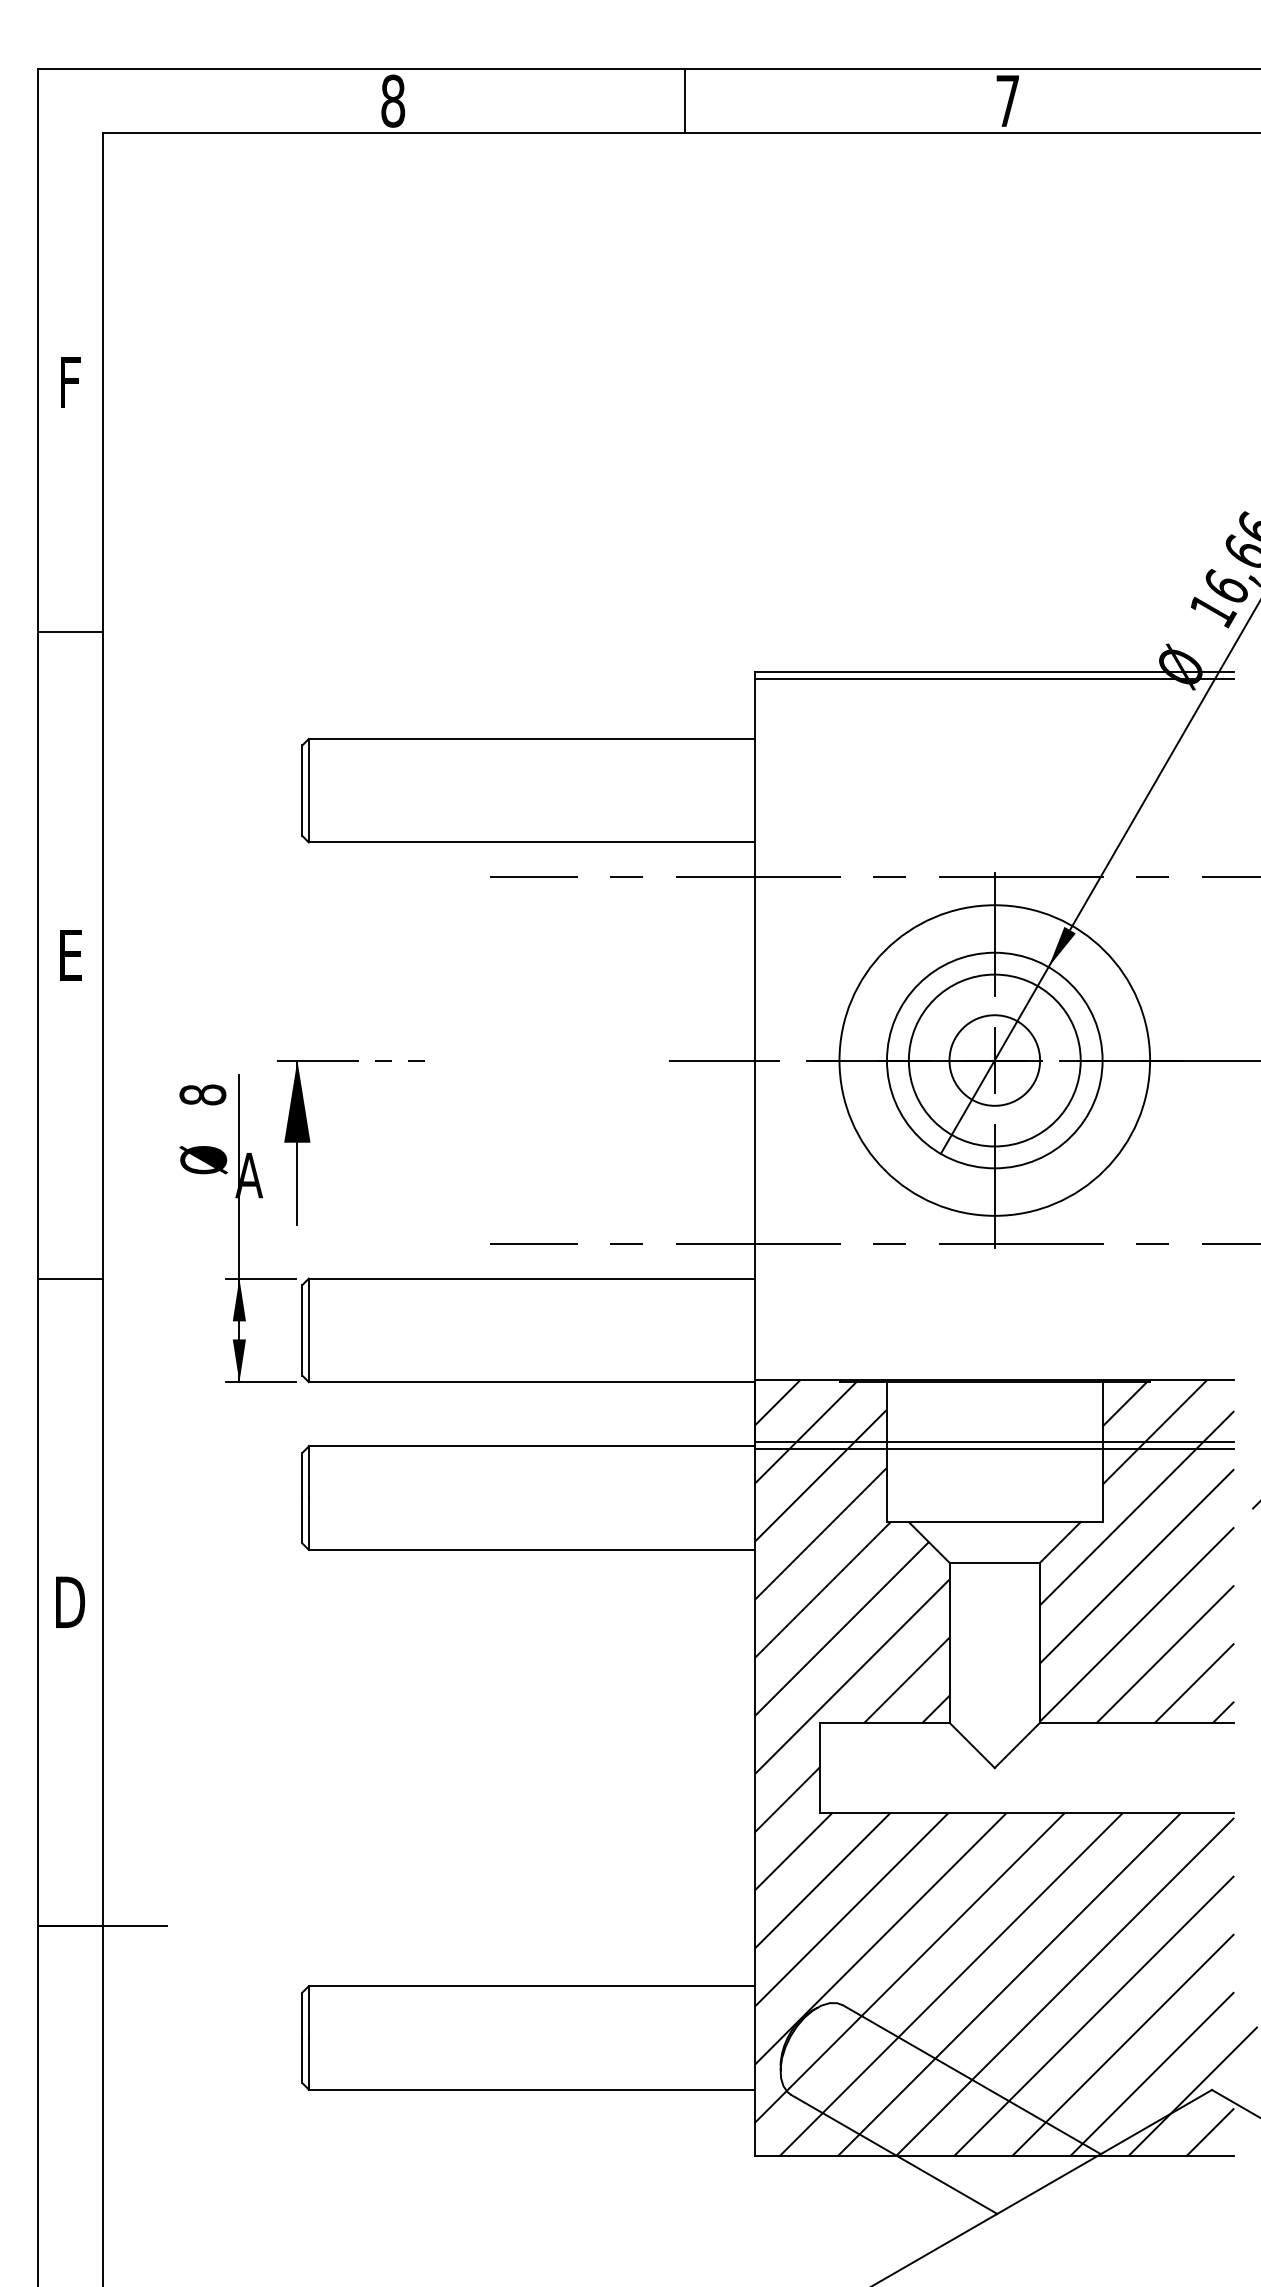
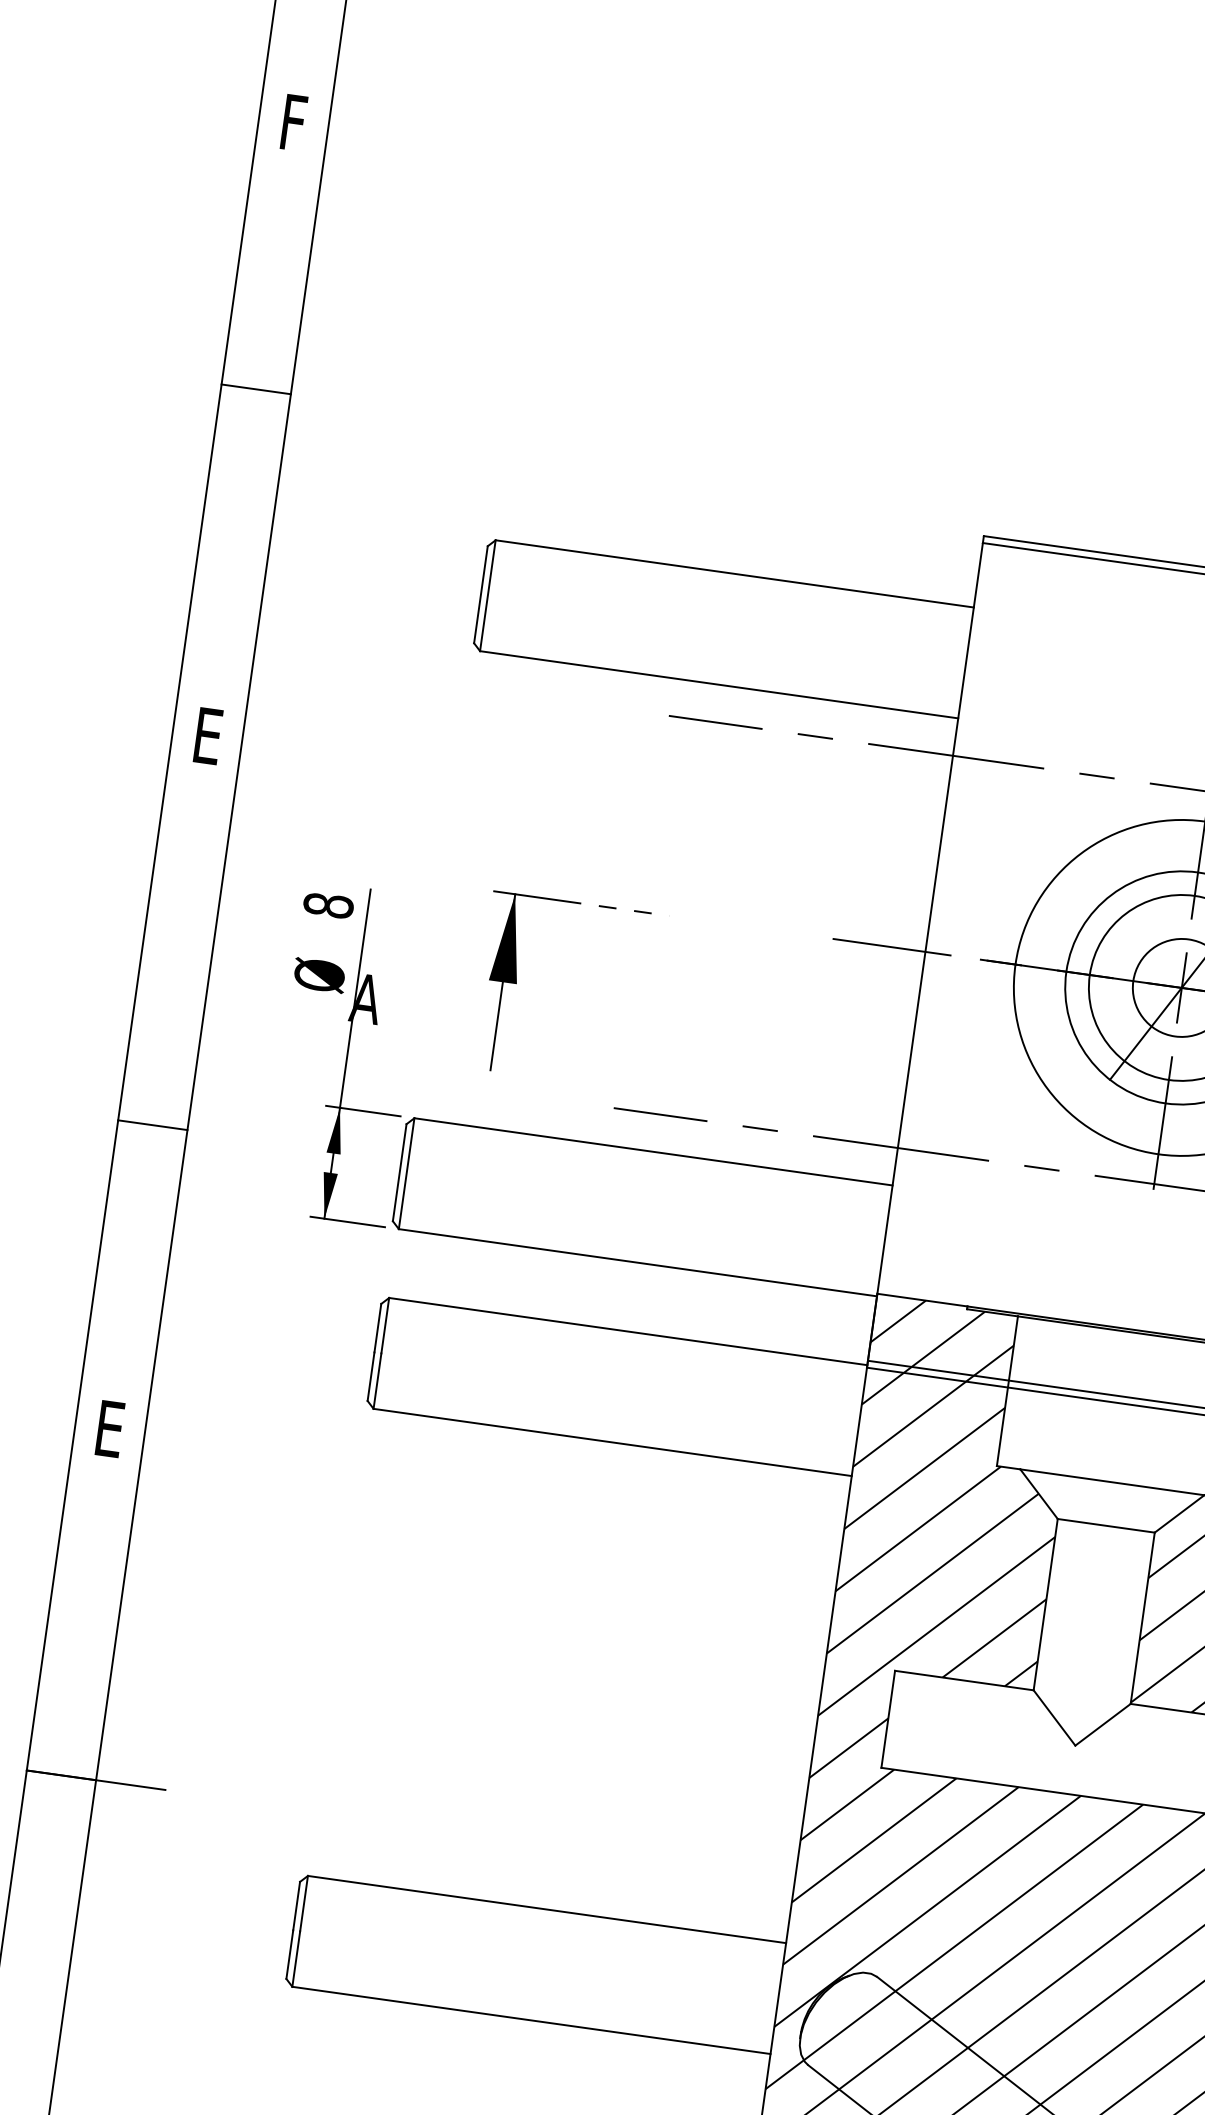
part: (310, 1142) -> (516, 984), moved
line: (69, 1278) -> (152, 1124), moved
text: (70, 1601) -> (110, 1428), D -> E

